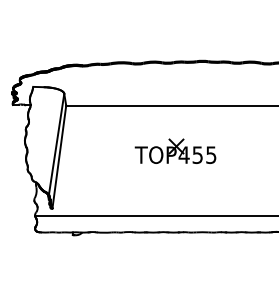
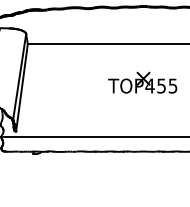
part: (175, 150) -> (142, 82), moved

